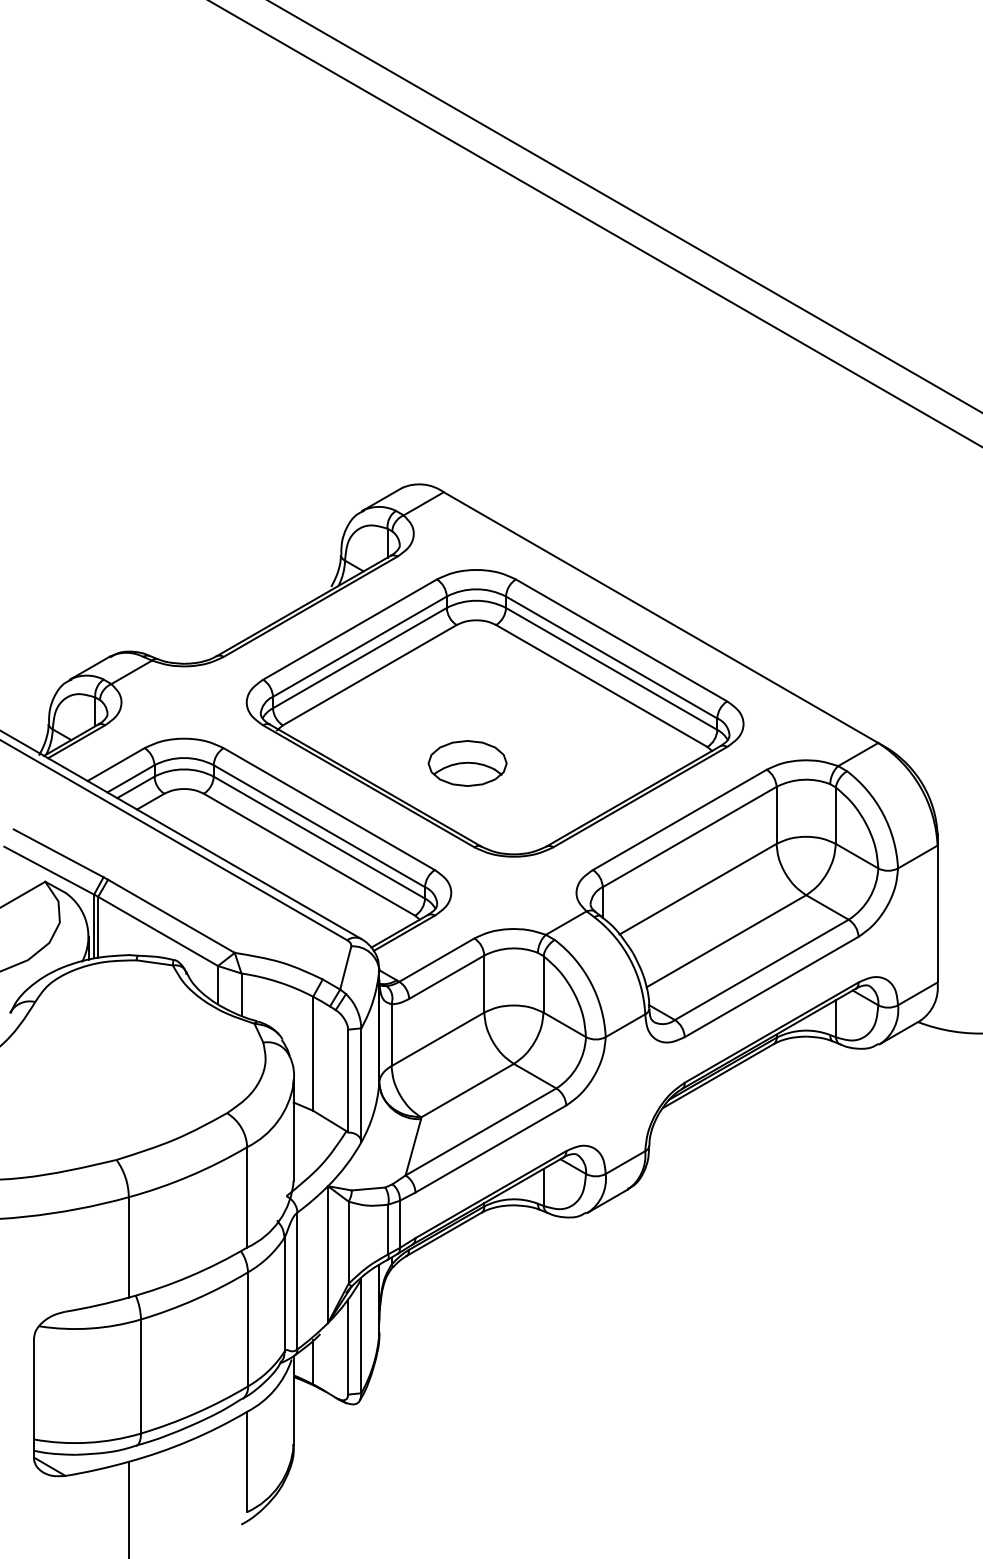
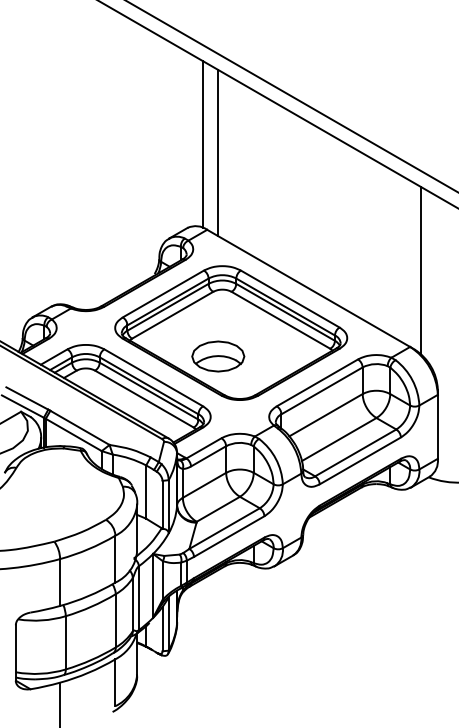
line: (435, 309) -> (203, 144), added
line: (467, 326) -> (218, 152), added
line: (902, 579) -> (421, 270), added
part: (467, 763) -> (218, 356), size x1.43

